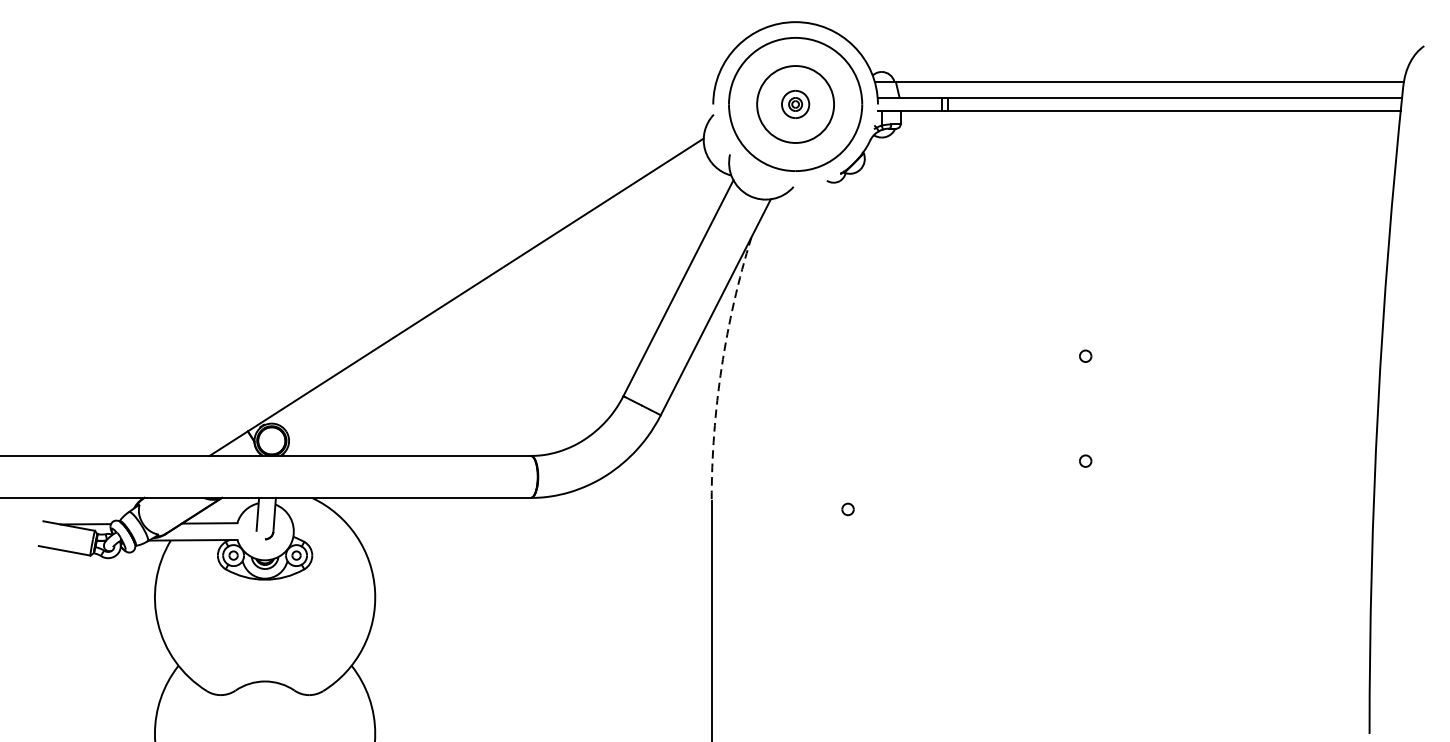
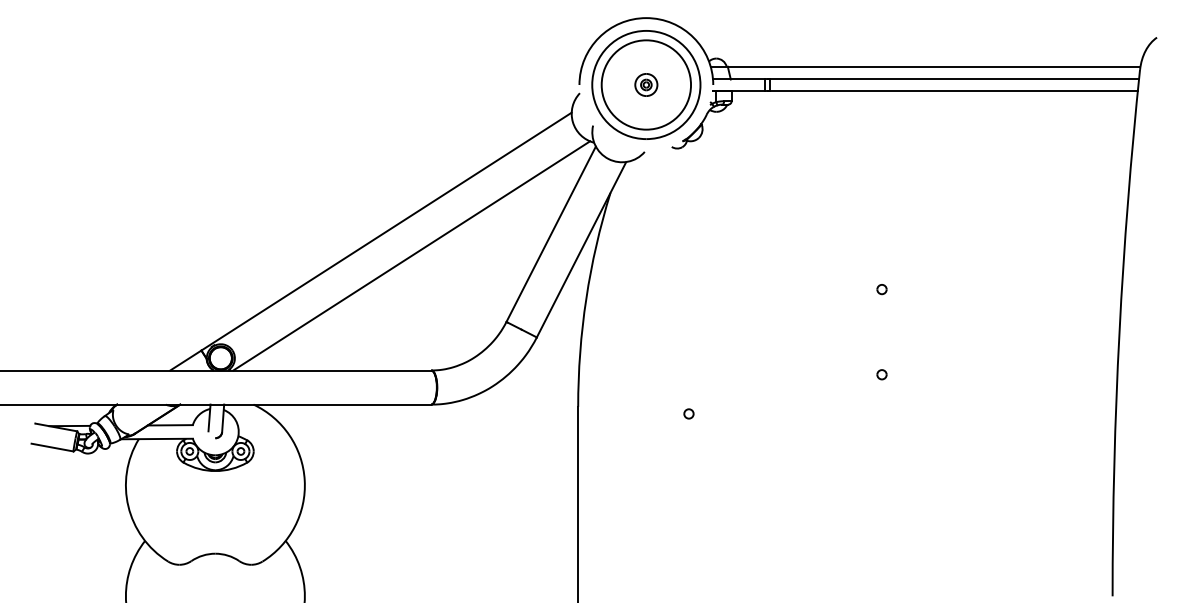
circle: (795, 103) -> (646, 84), size x1.43
line: (506, 314) -> (411, 255), added
arc: (721, 367) -> (586, 298), dashed -> solid

